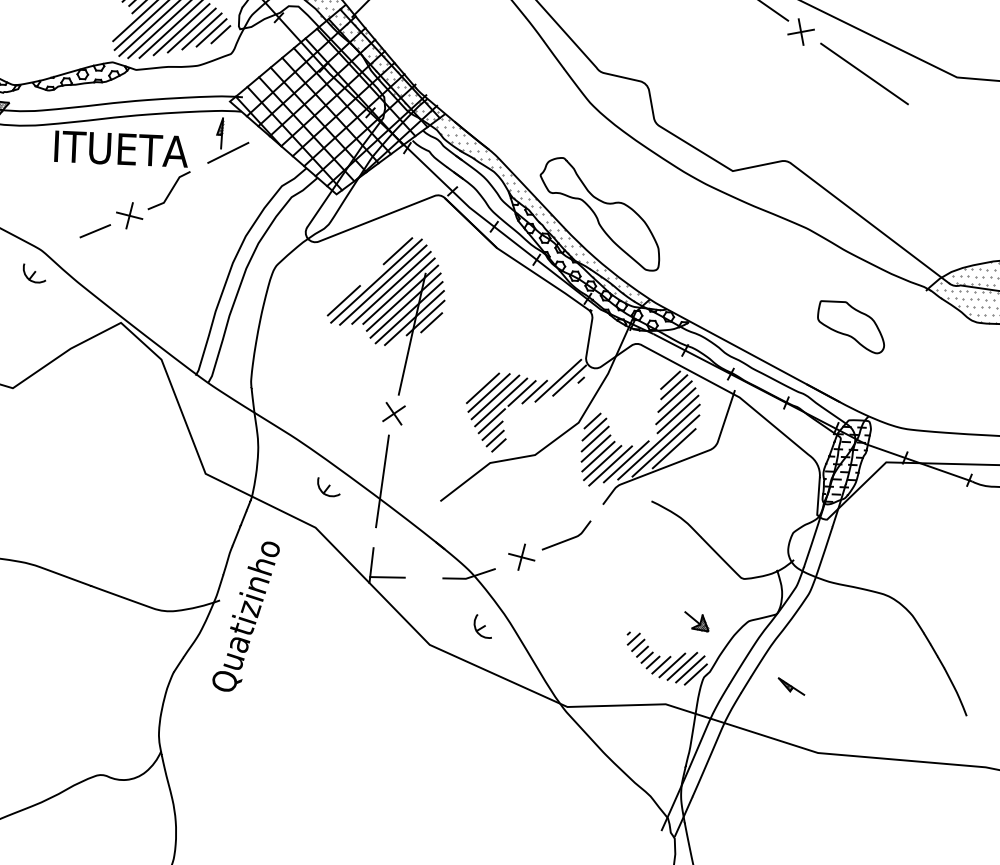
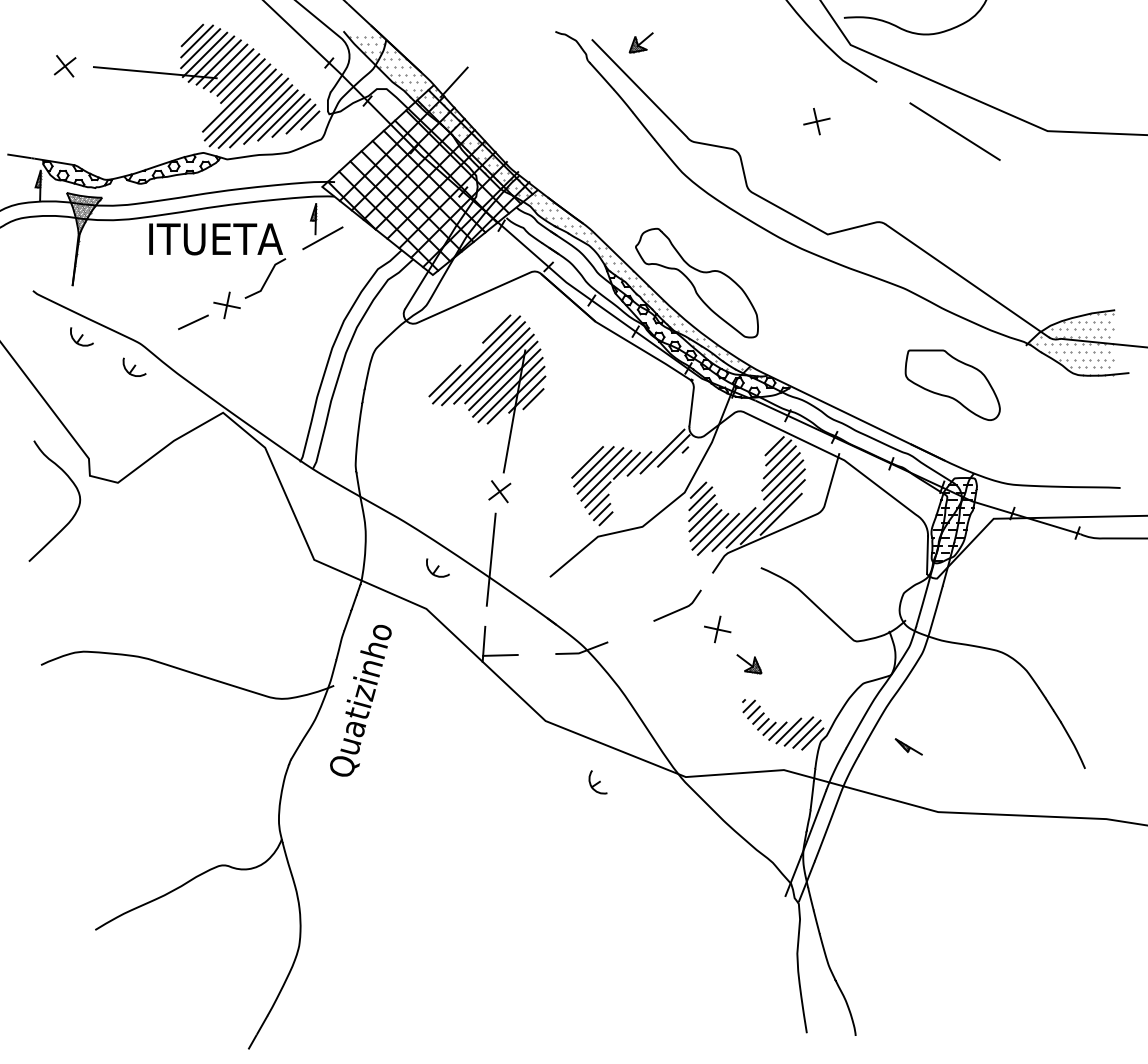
part: (800, 31) -> (816, 121), moved
part: (850, 327) -> (952, 385), size x1.4
part: (521, 557) -> (717, 629), moved
part: (696, 621) -> (749, 664), moved
part: (482, 626) -> (597, 782), moved

